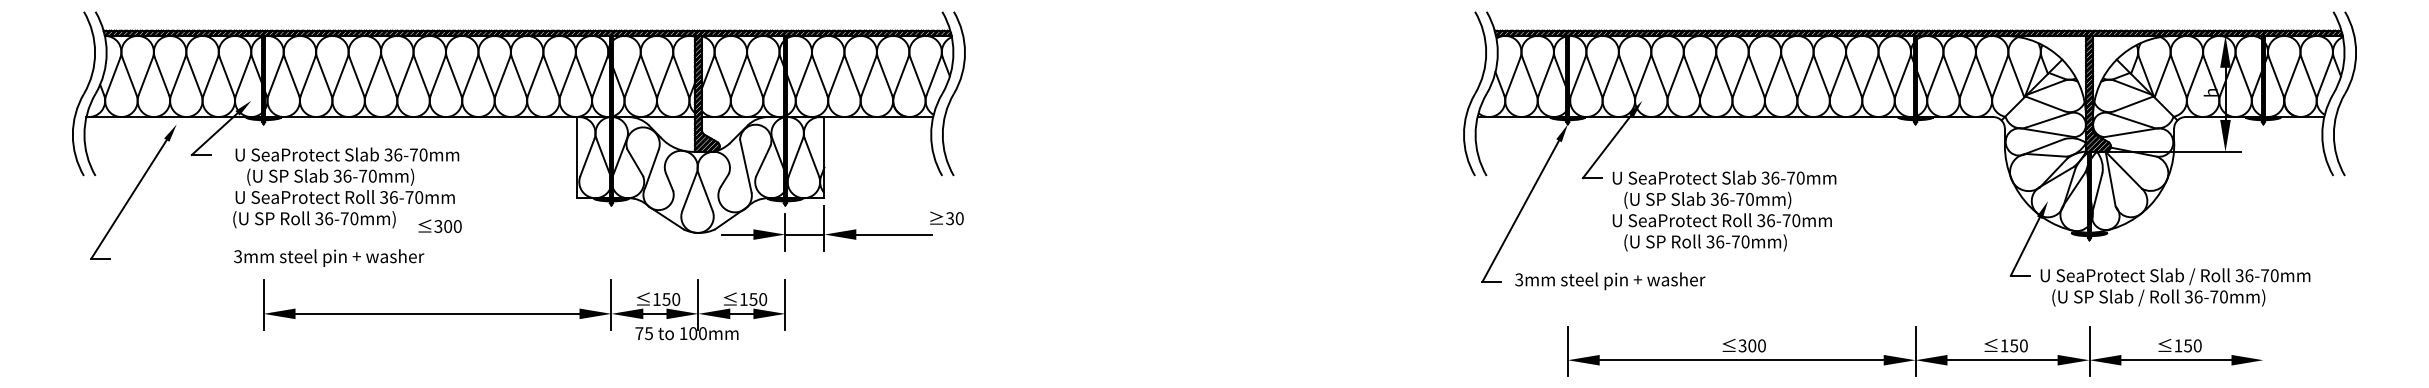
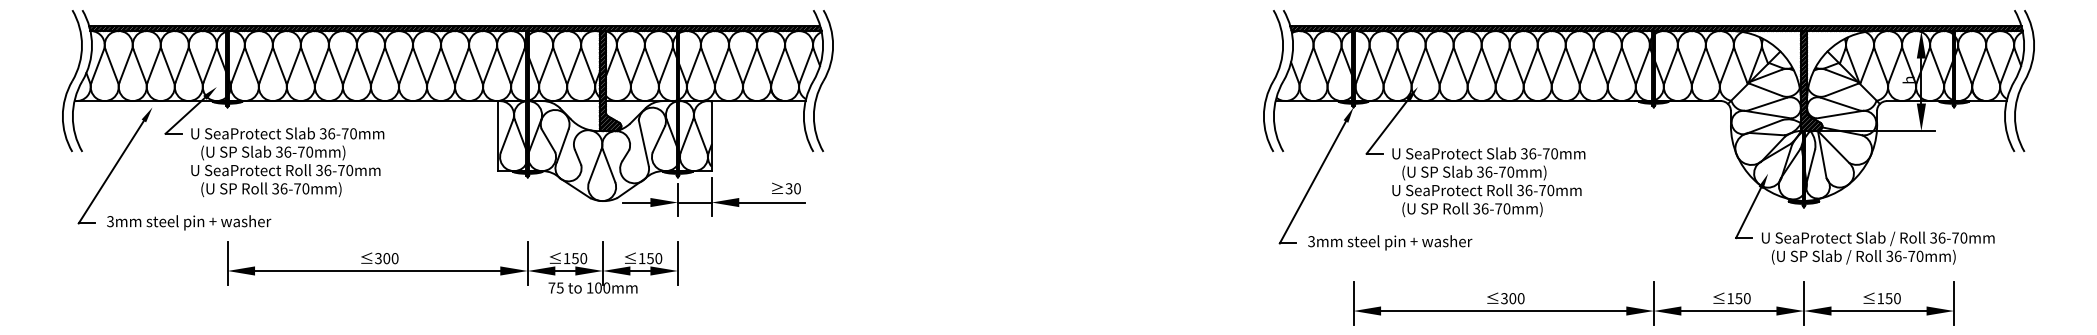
text: (347, 175) -> (287, 151), moved
text: (946, 218) -> (786, 188), moved
text: (439, 225) -> (379, 257), moved
text: (329, 257) -> (189, 222), moved
line: (2263, 351) -> (1954, 303), added

